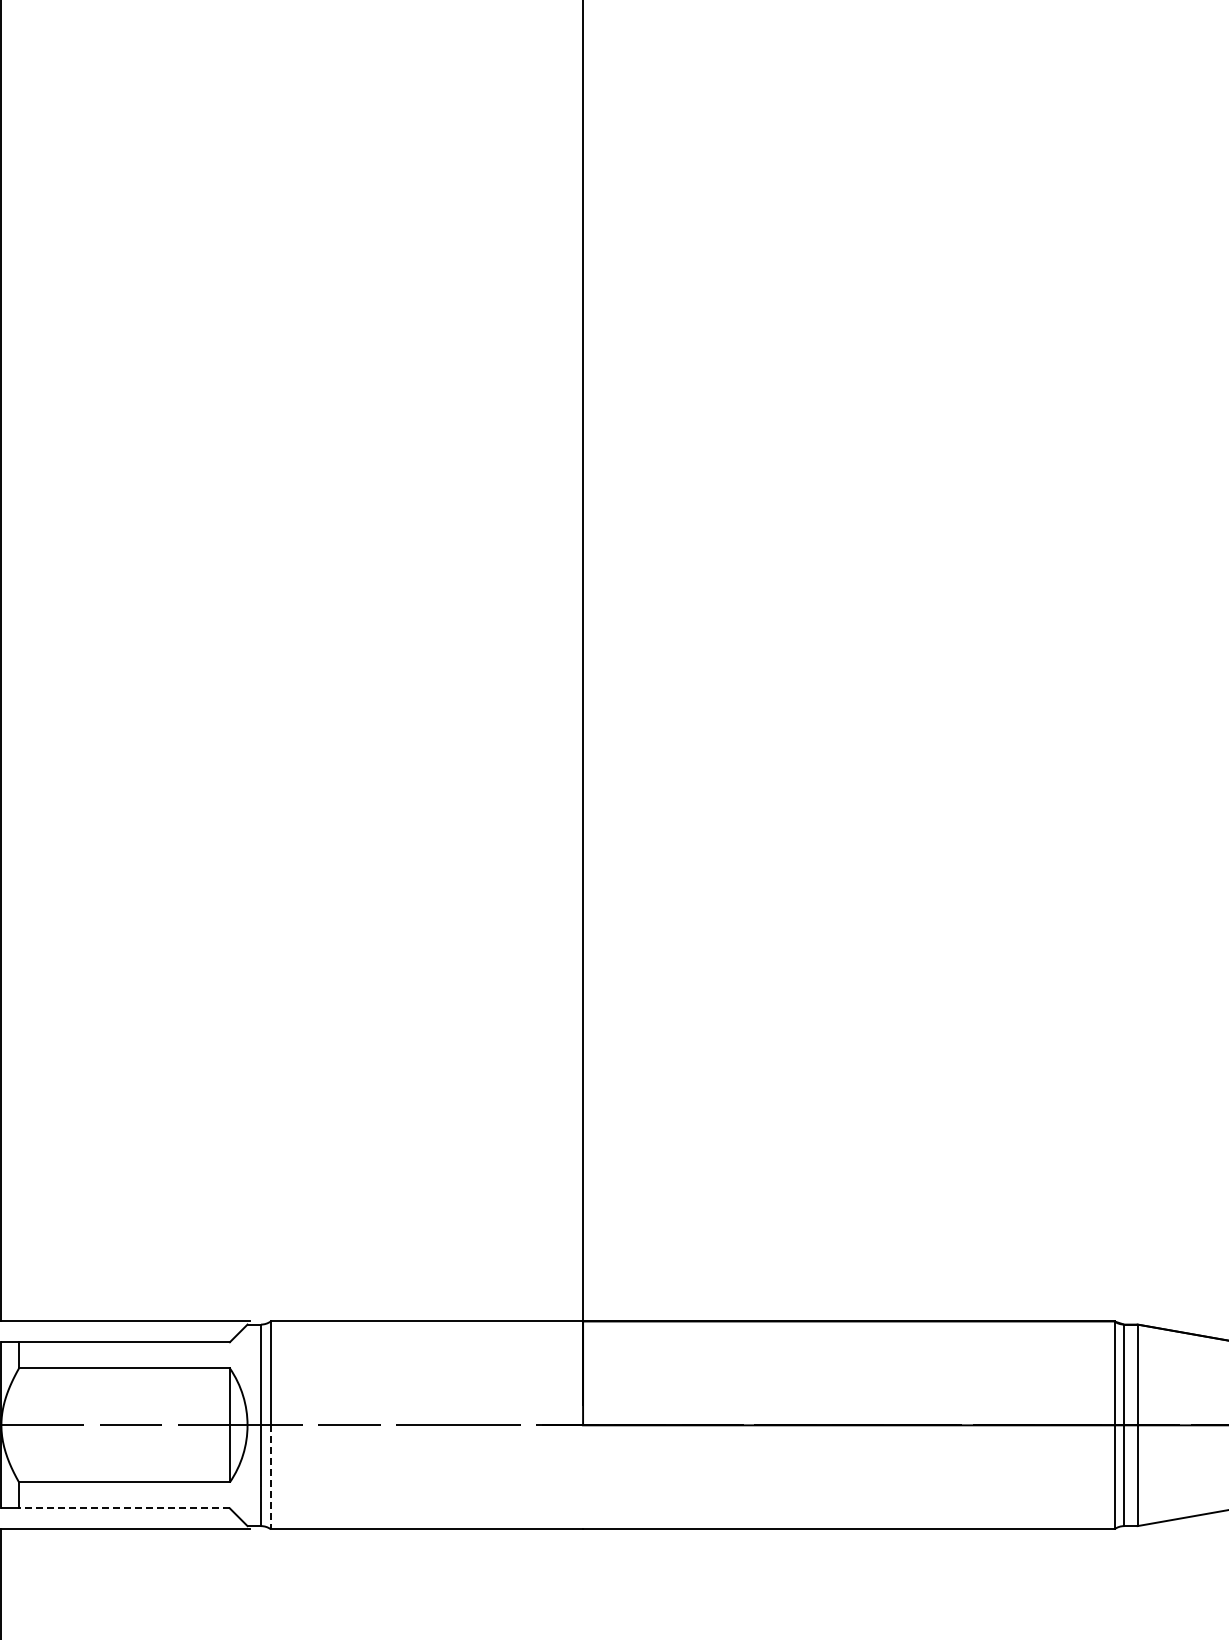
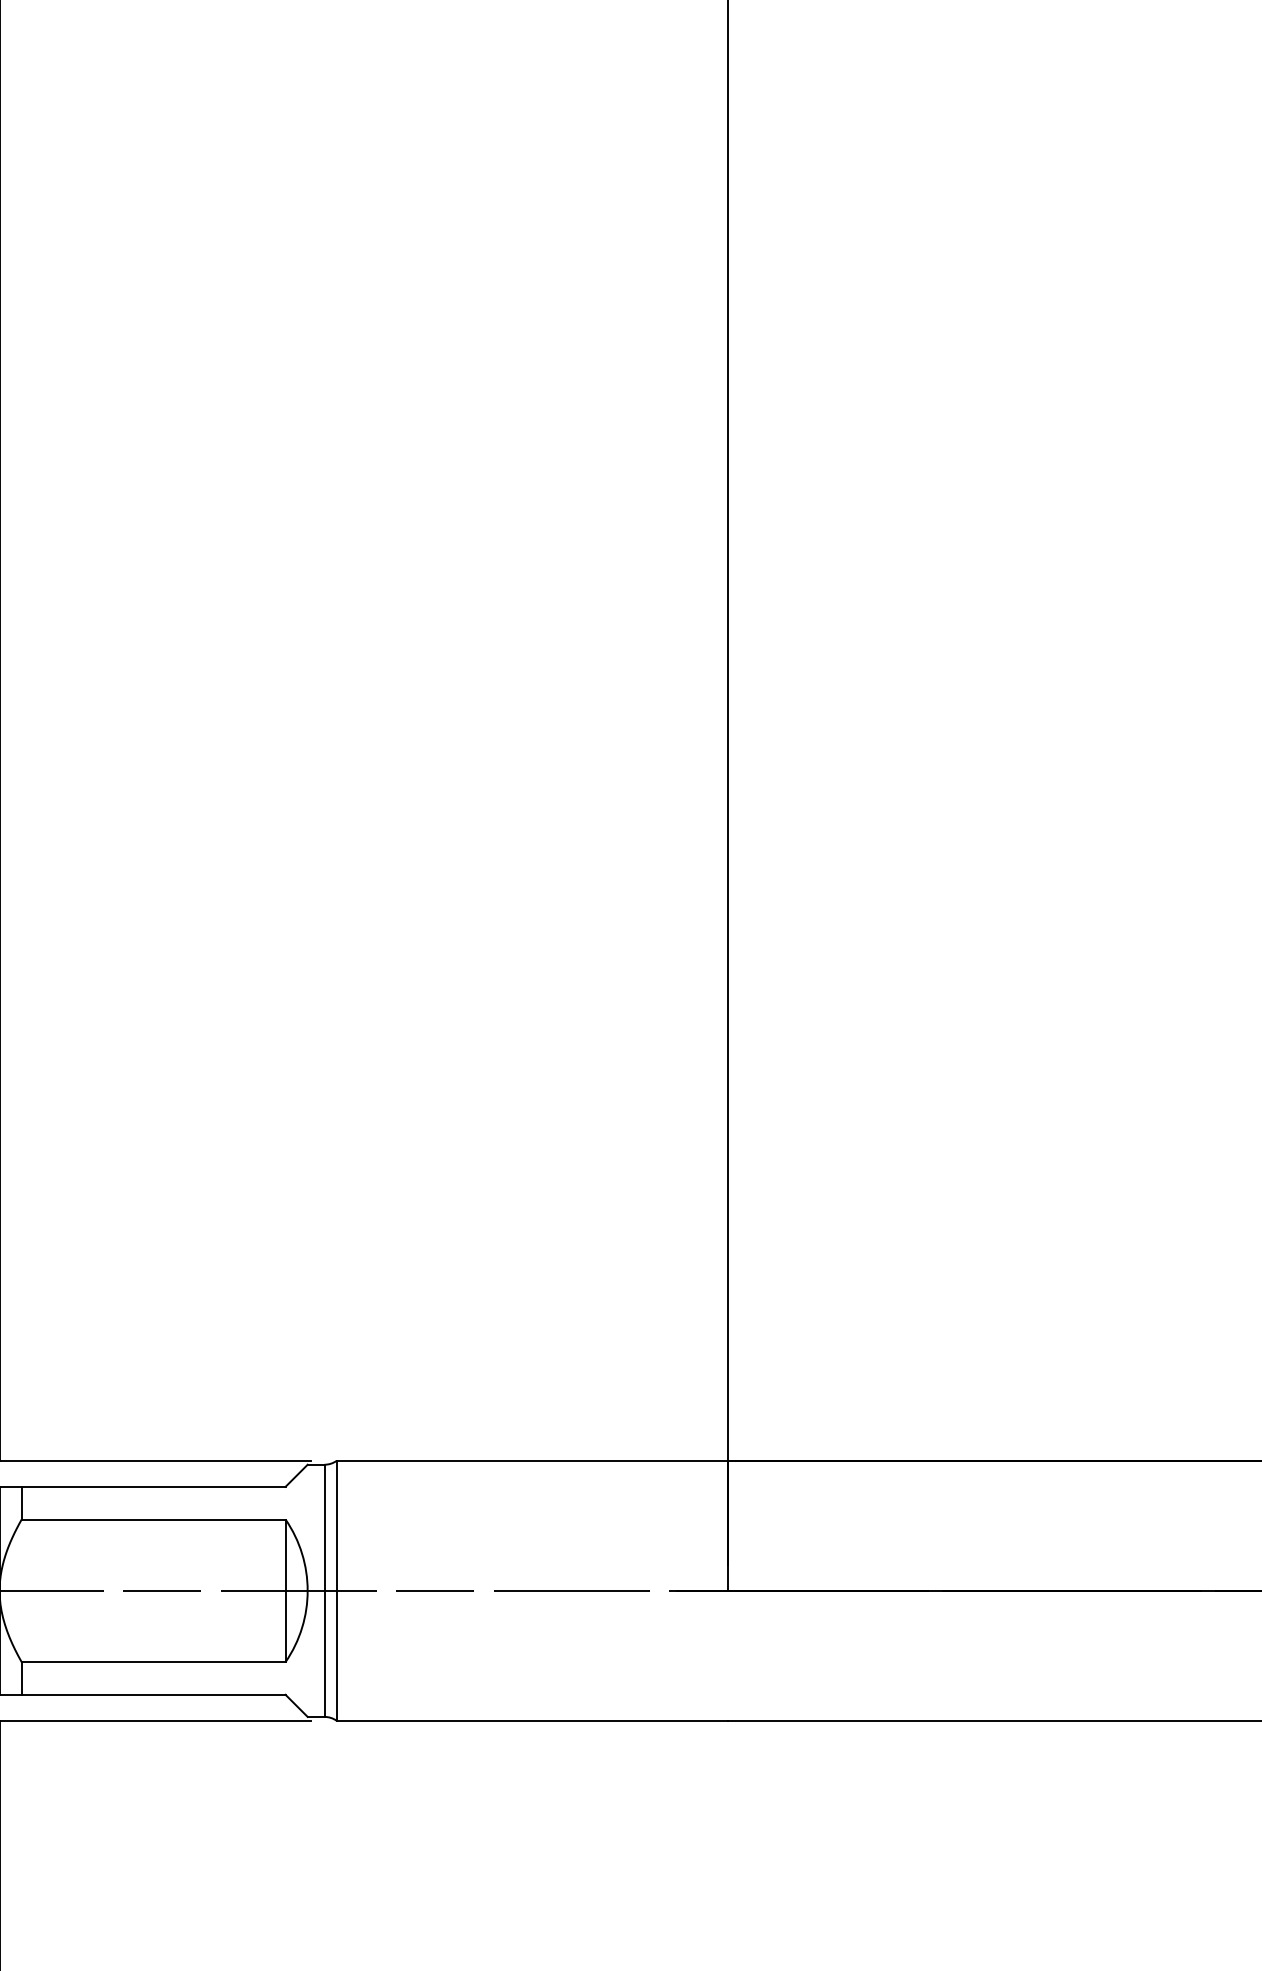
line: (270, 1477) -> (336, 1656), dashed -> solid
line: (123, 1508) -> (152, 1694), dashed -> solid

